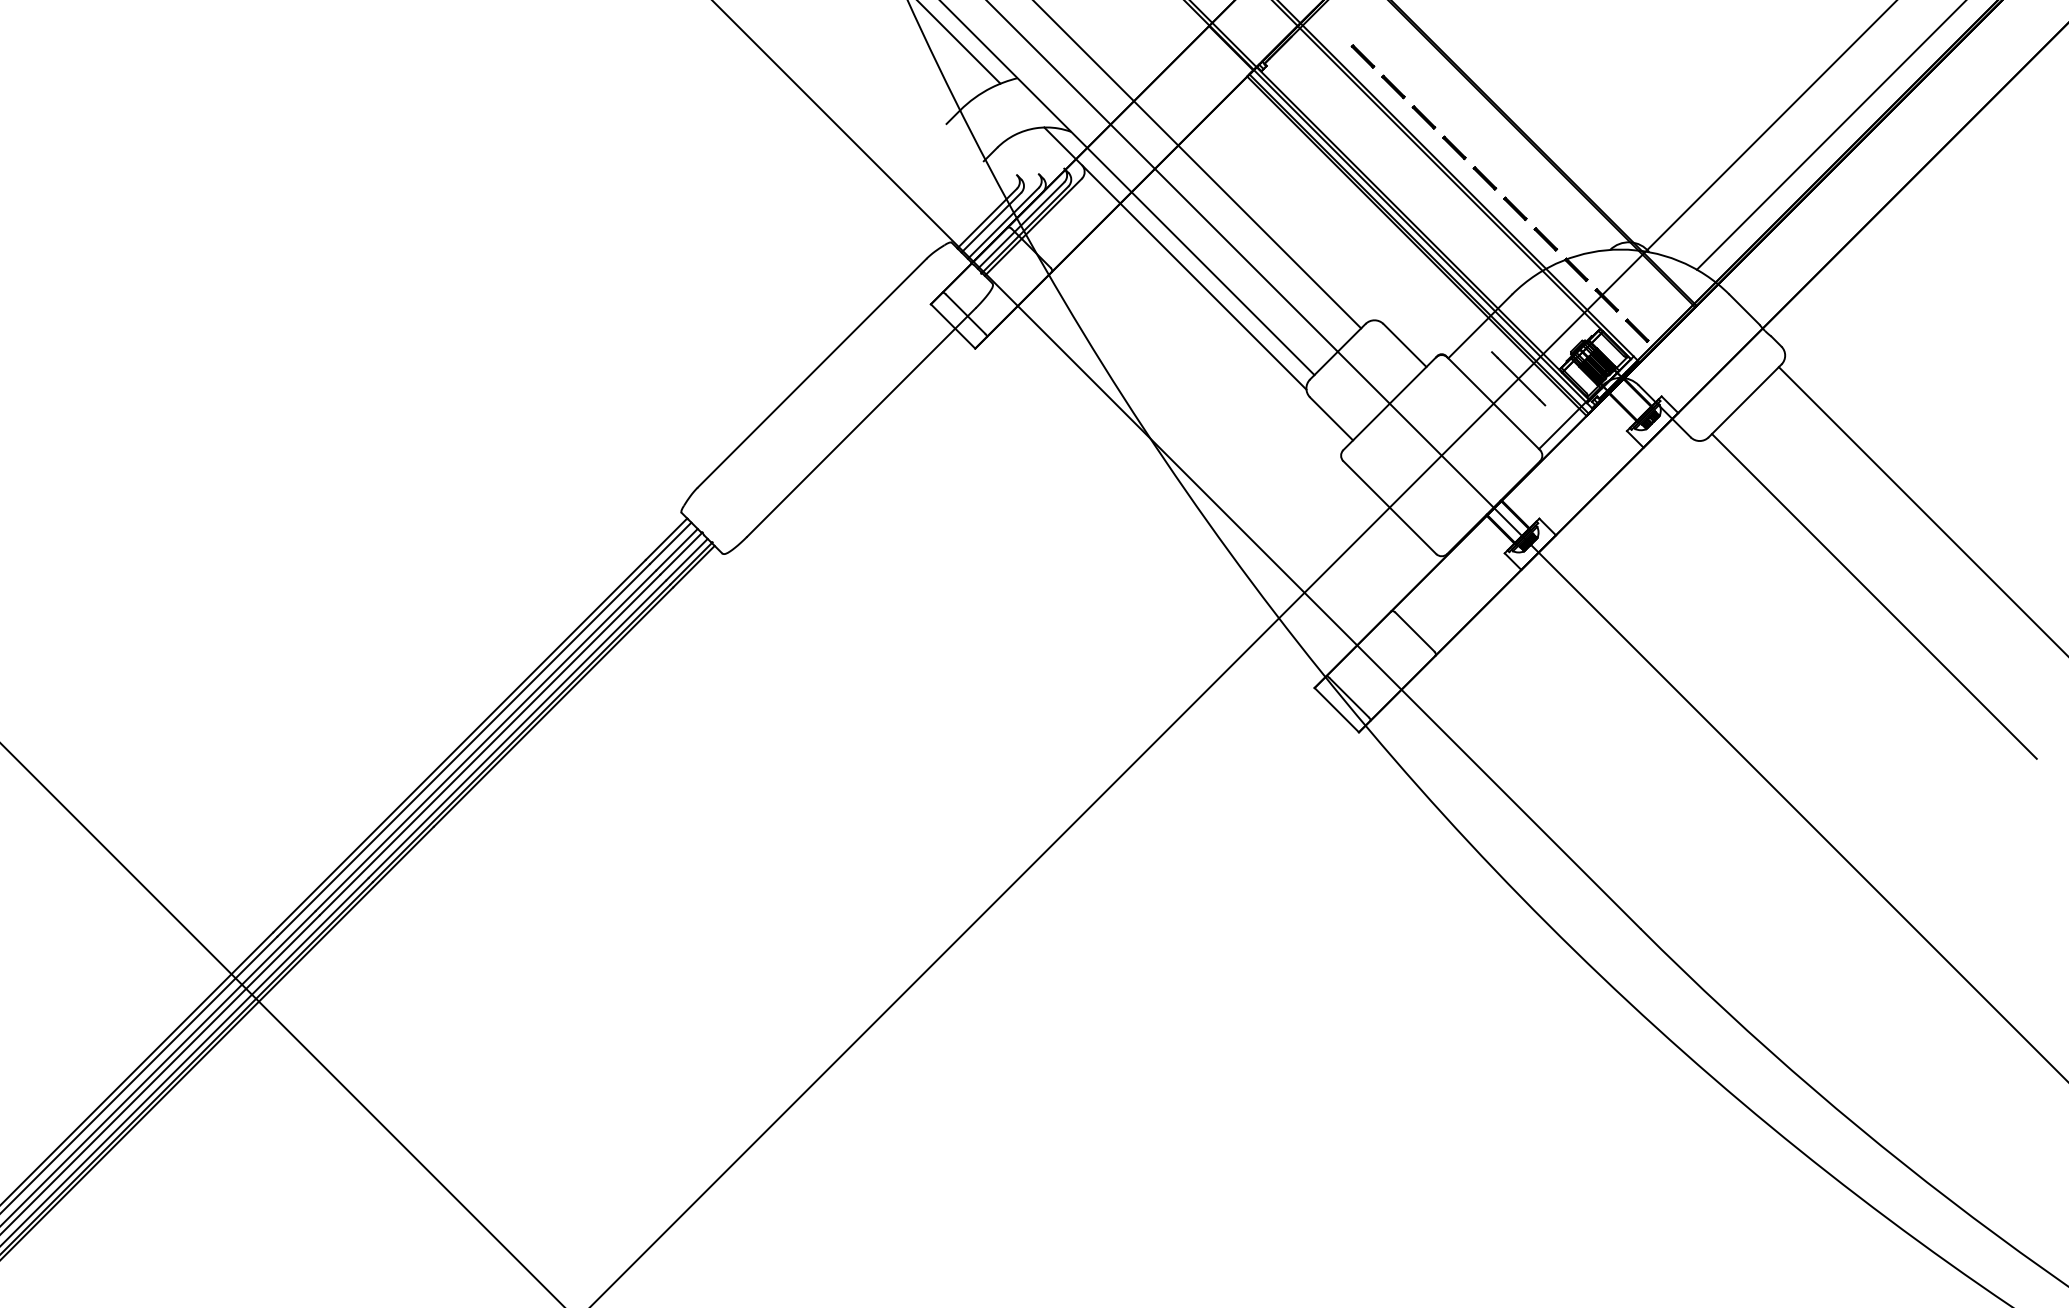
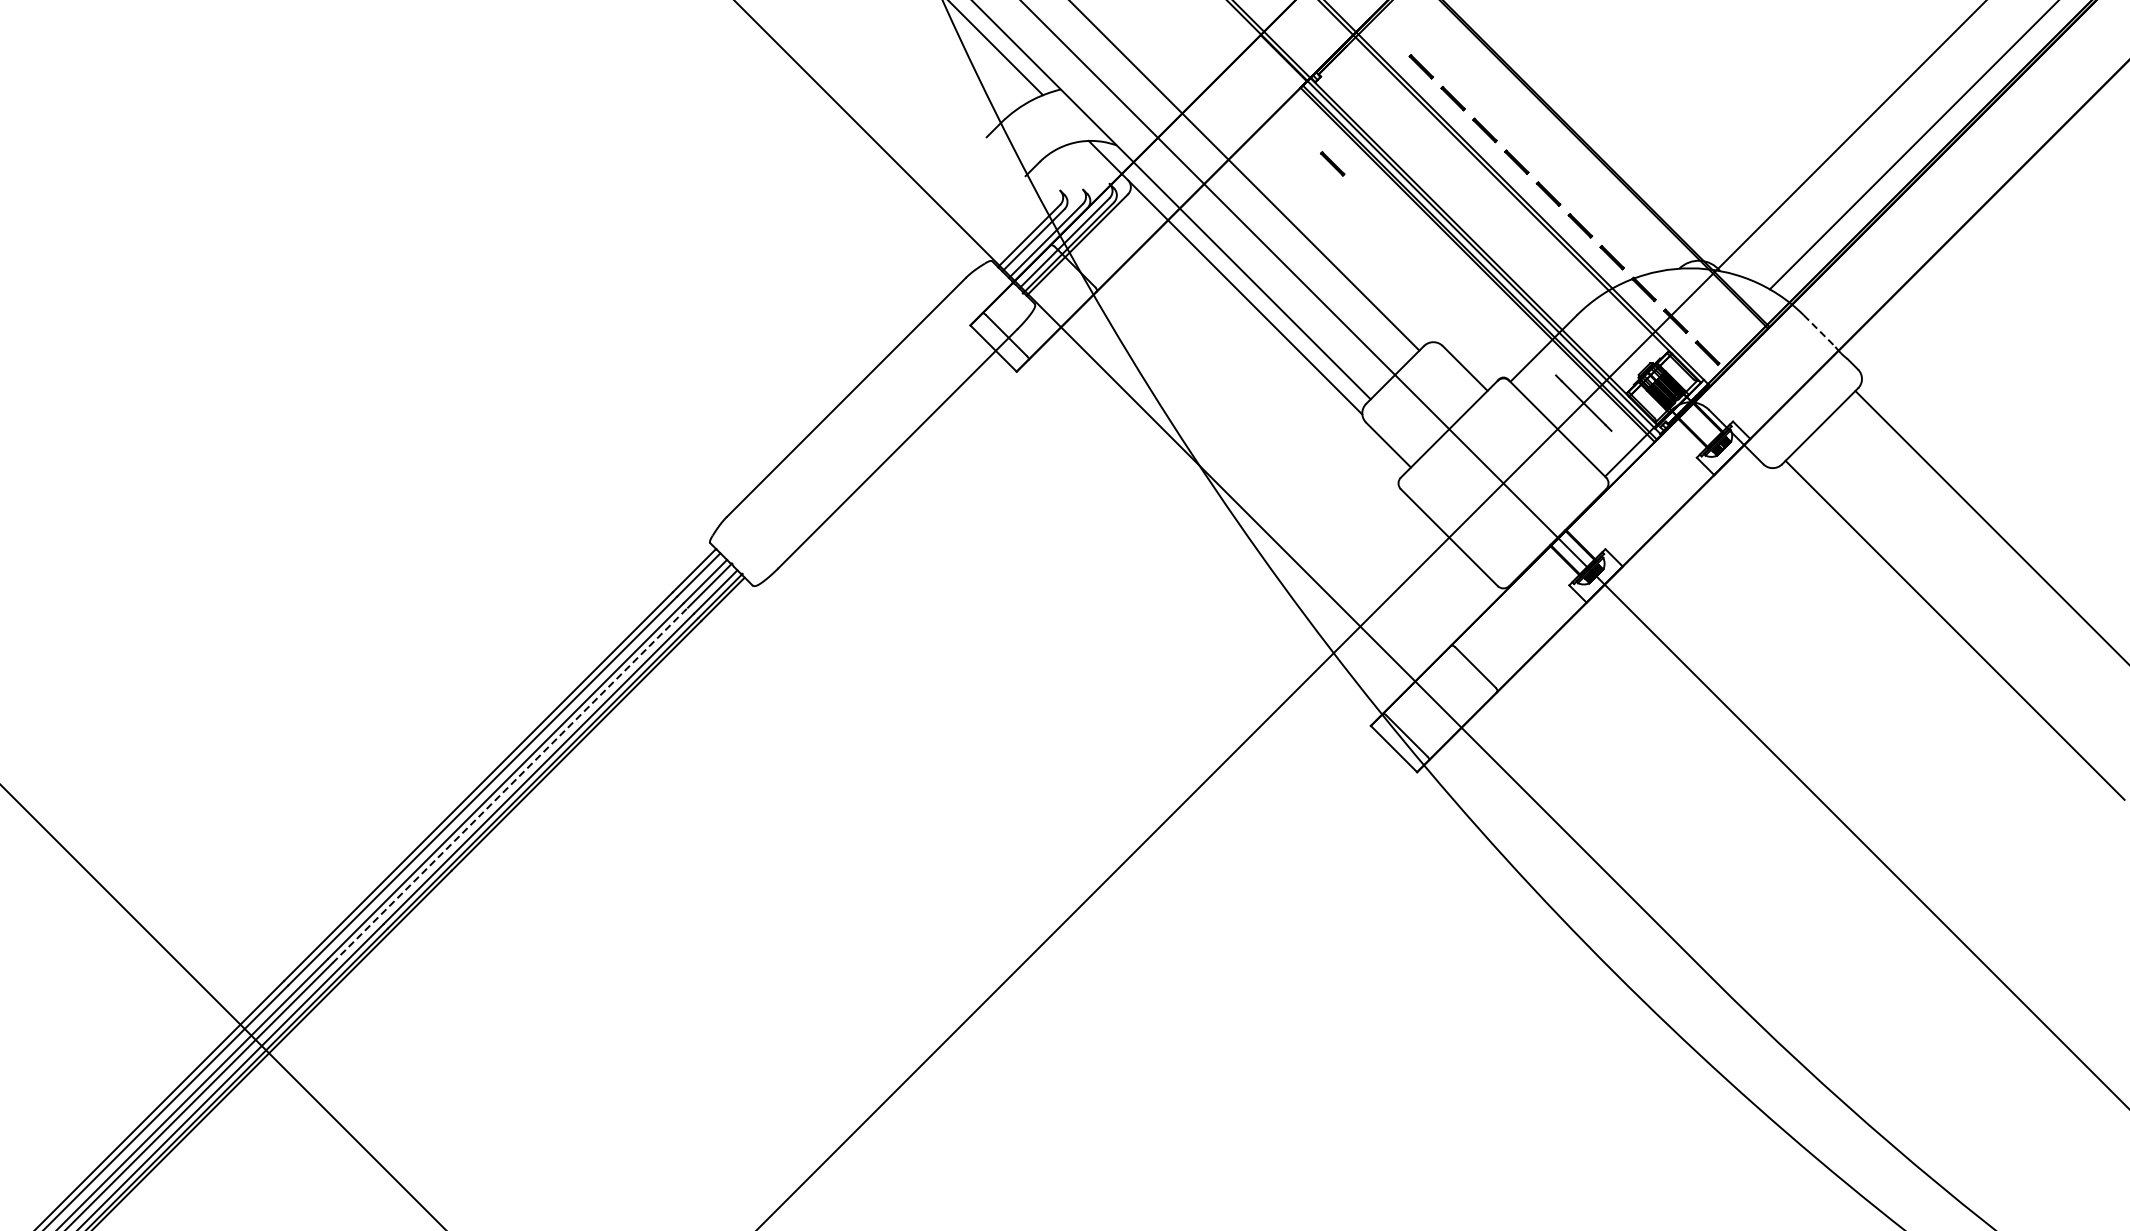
line: (1277, 149) -> (1332, 163), added
line: (1744, 310) -> (1819, 331), solid -> dashed
line: (490, 745) -> (510, 785), solid -> dashed

